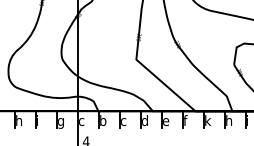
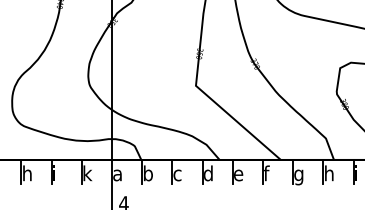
text: (61, 121) -> (88, 174), g -> k
text: (208, 121) -> (299, 174), k -> g
text: (81, 122) -> (117, 176), c -> a

